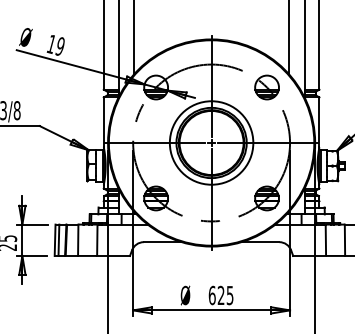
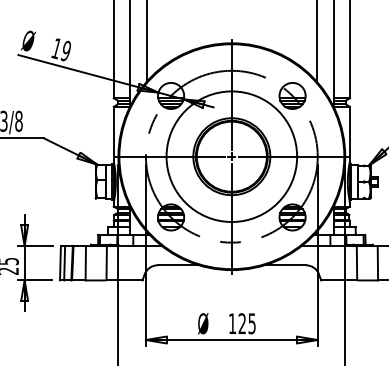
circle: (211, 142) -> (231, 156), size x1.43
text: (211, 295) -> (231, 323), 625 -> 125

